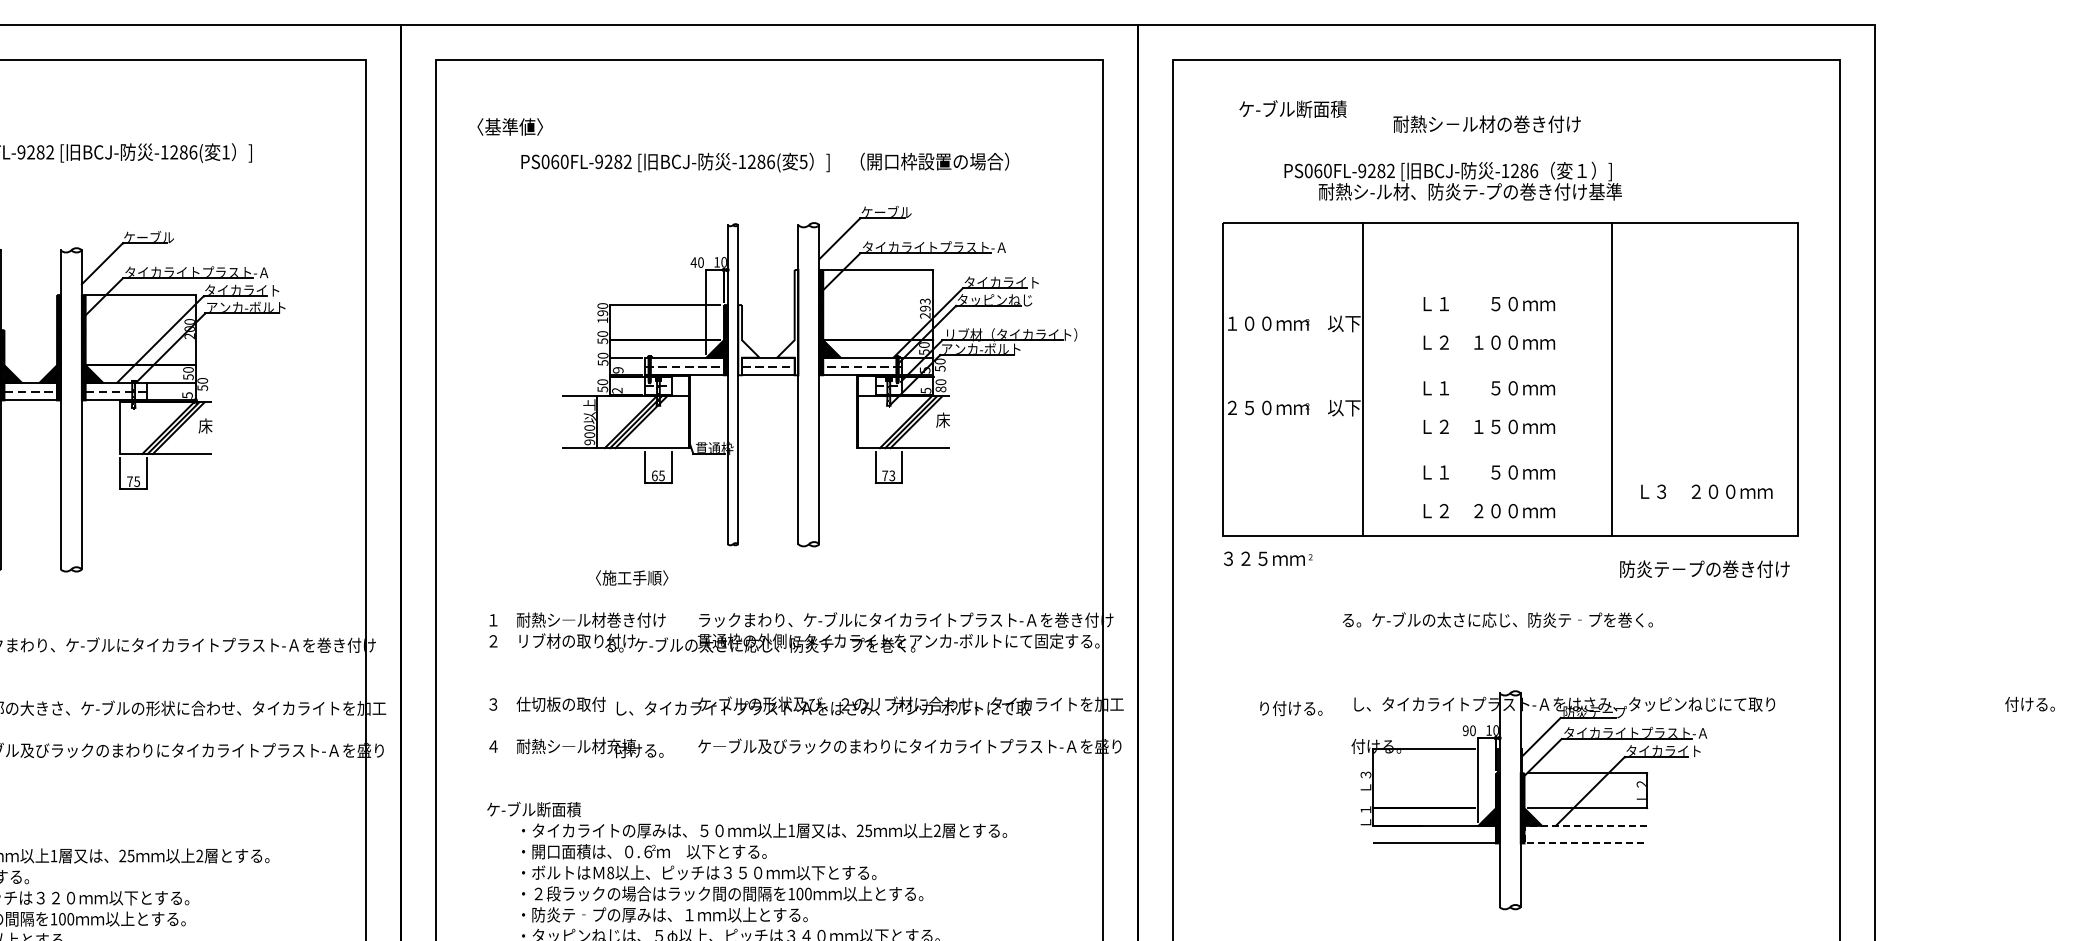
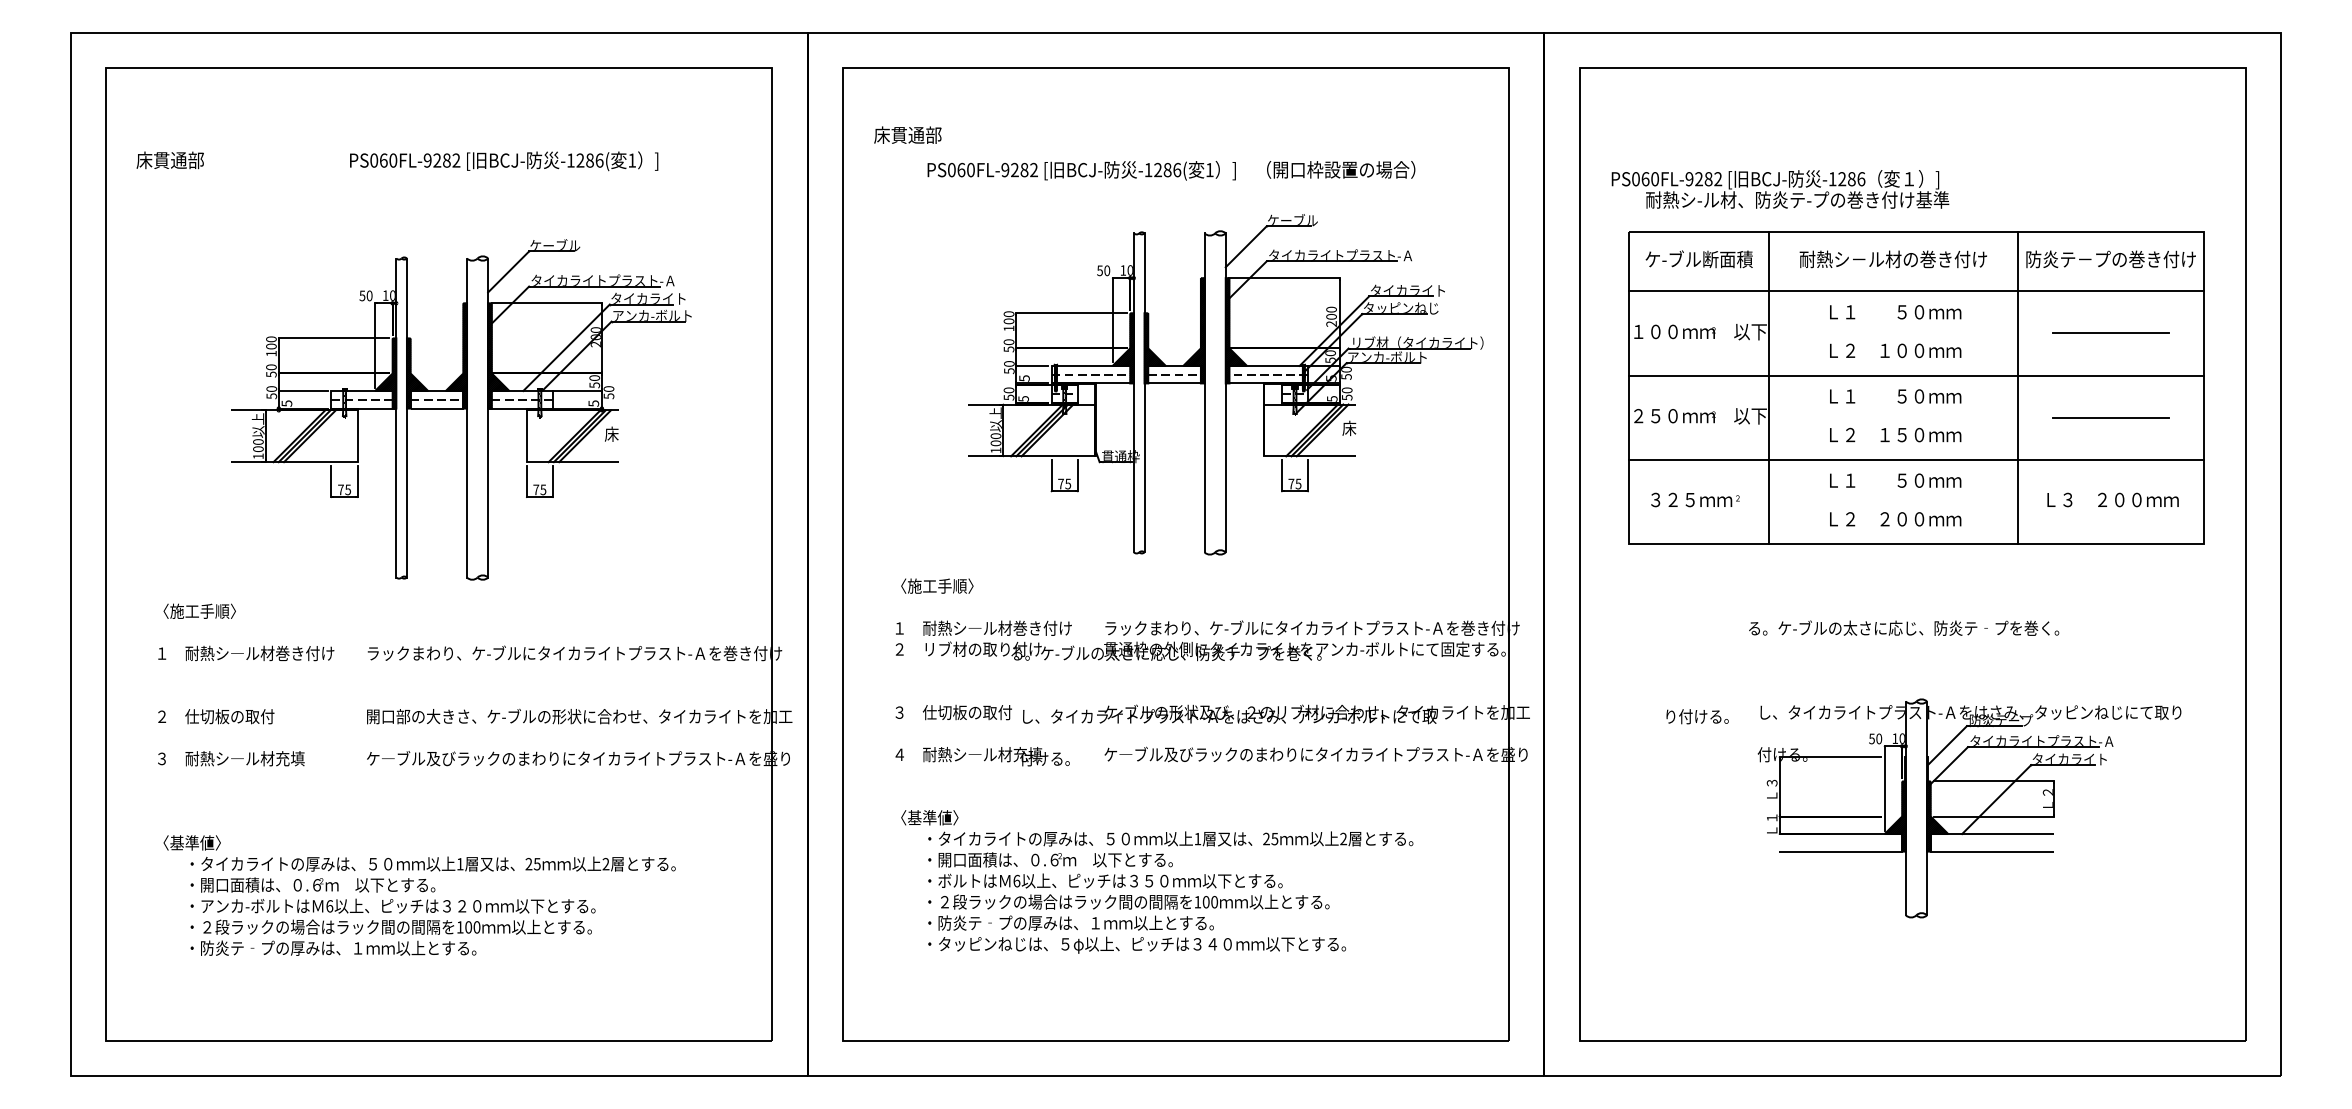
text: (1292, 109) -> (1698, 259), moved
text: (1486, 124) -> (1892, 259), moved
text: (505, 126) -> (911, 134), 〈基準値〉 -> 床貫通部
text: (803, 162) -> (1209, 170), 5 -> 1
text: (1453, 181) -> (1780, 189), moved
text: (693, 262) -> (1099, 270), 40 -> 50
line: (1510, 283) -> (1916, 291), added
text: (925, 304) -> (1331, 312), 293 -> 200
text: (602, 313) -> (1008, 321), 190 -> 100
hatch: (788, 322) -> (1194, 330), added
line: (1705, 325) -> (2111, 333), added
hatch: (748, 340) -> (1154, 348), added
line: (1510, 367) -> (1916, 375), added
text: (618, 370) -> (1024, 378), 9 -> 5
text: (940, 389) -> (1346, 397), 80 -> 50
text: (617, 390) -> (1023, 398), 2 -> 5
line: (1705, 409) -> (2111, 417), added
text: (589, 442) -> (995, 450), 900 -> 100
line: (1510, 451) -> (1916, 459), added
text: (655, 475) -> (1061, 483), 65 -> 75
text: (892, 475) -> (1298, 483), 73 -> 75
text: (1268, 558) -> (1695, 499), moved
text: (1704, 569) -> (2110, 259), moved
text: (632, 577) -> (937, 585), moved
text: (1465, 730) -> (1871, 738), 90 -> 50
text: (534, 809) -> (940, 817), ケ-ブル断面積 -> 〈基準値〉
line: (1524, 834) -> (1930, 842), dashed -> solid
text: (610, 873) -> (1016, 881), 8 -> 6

